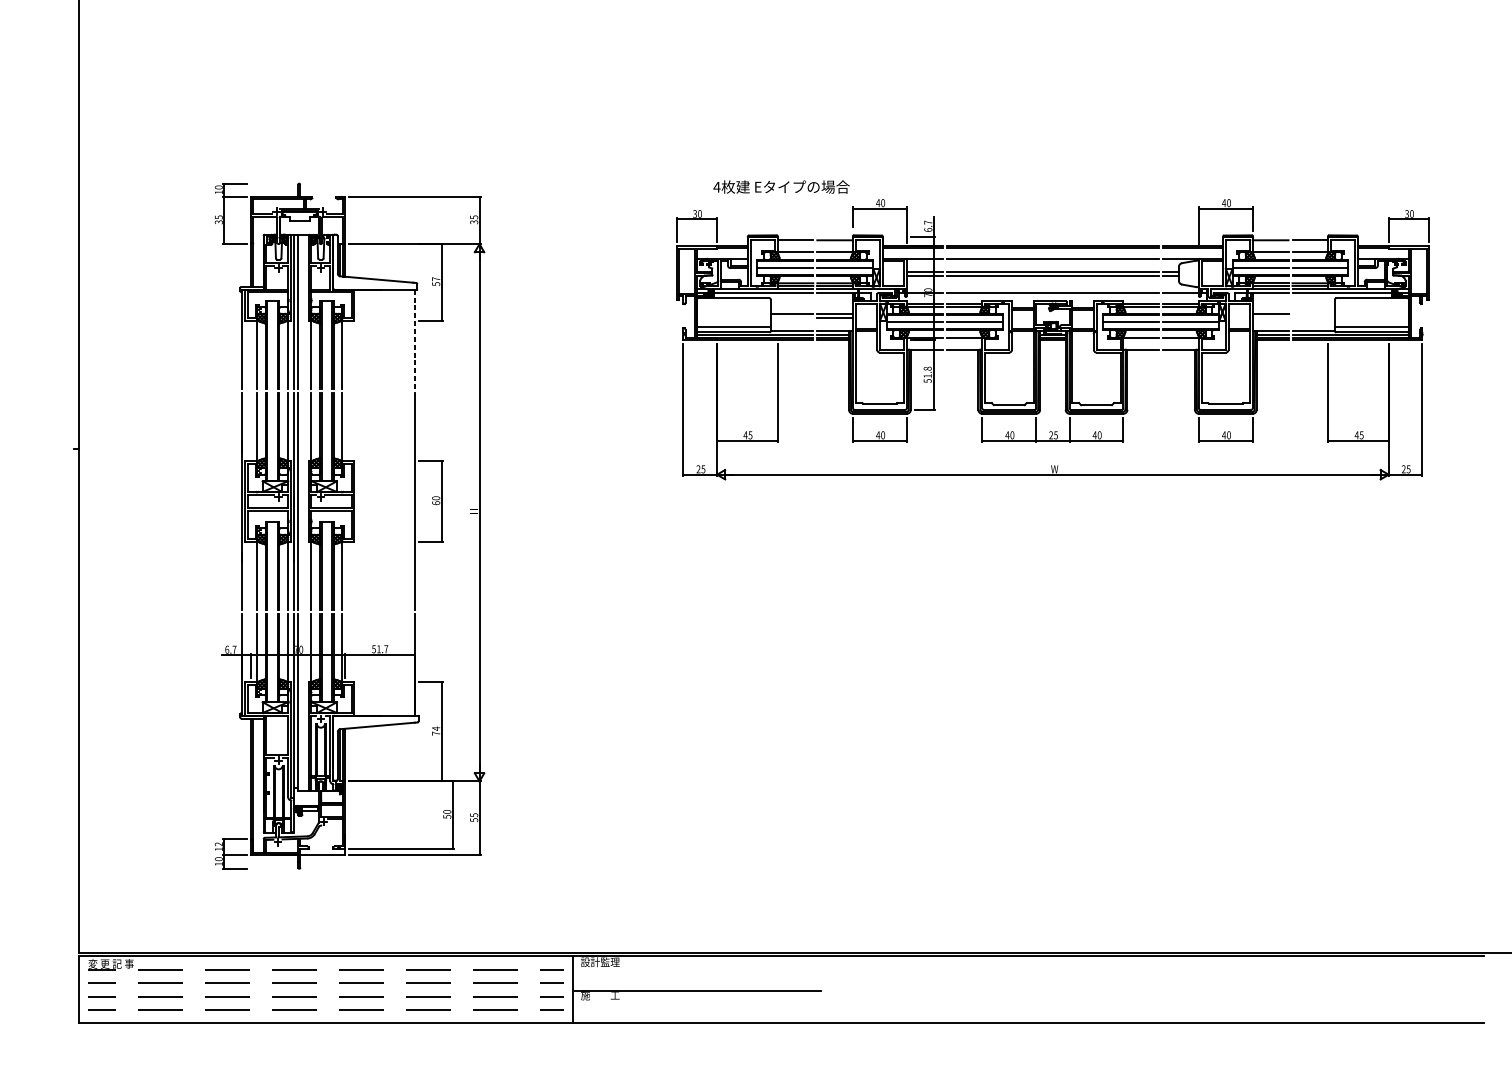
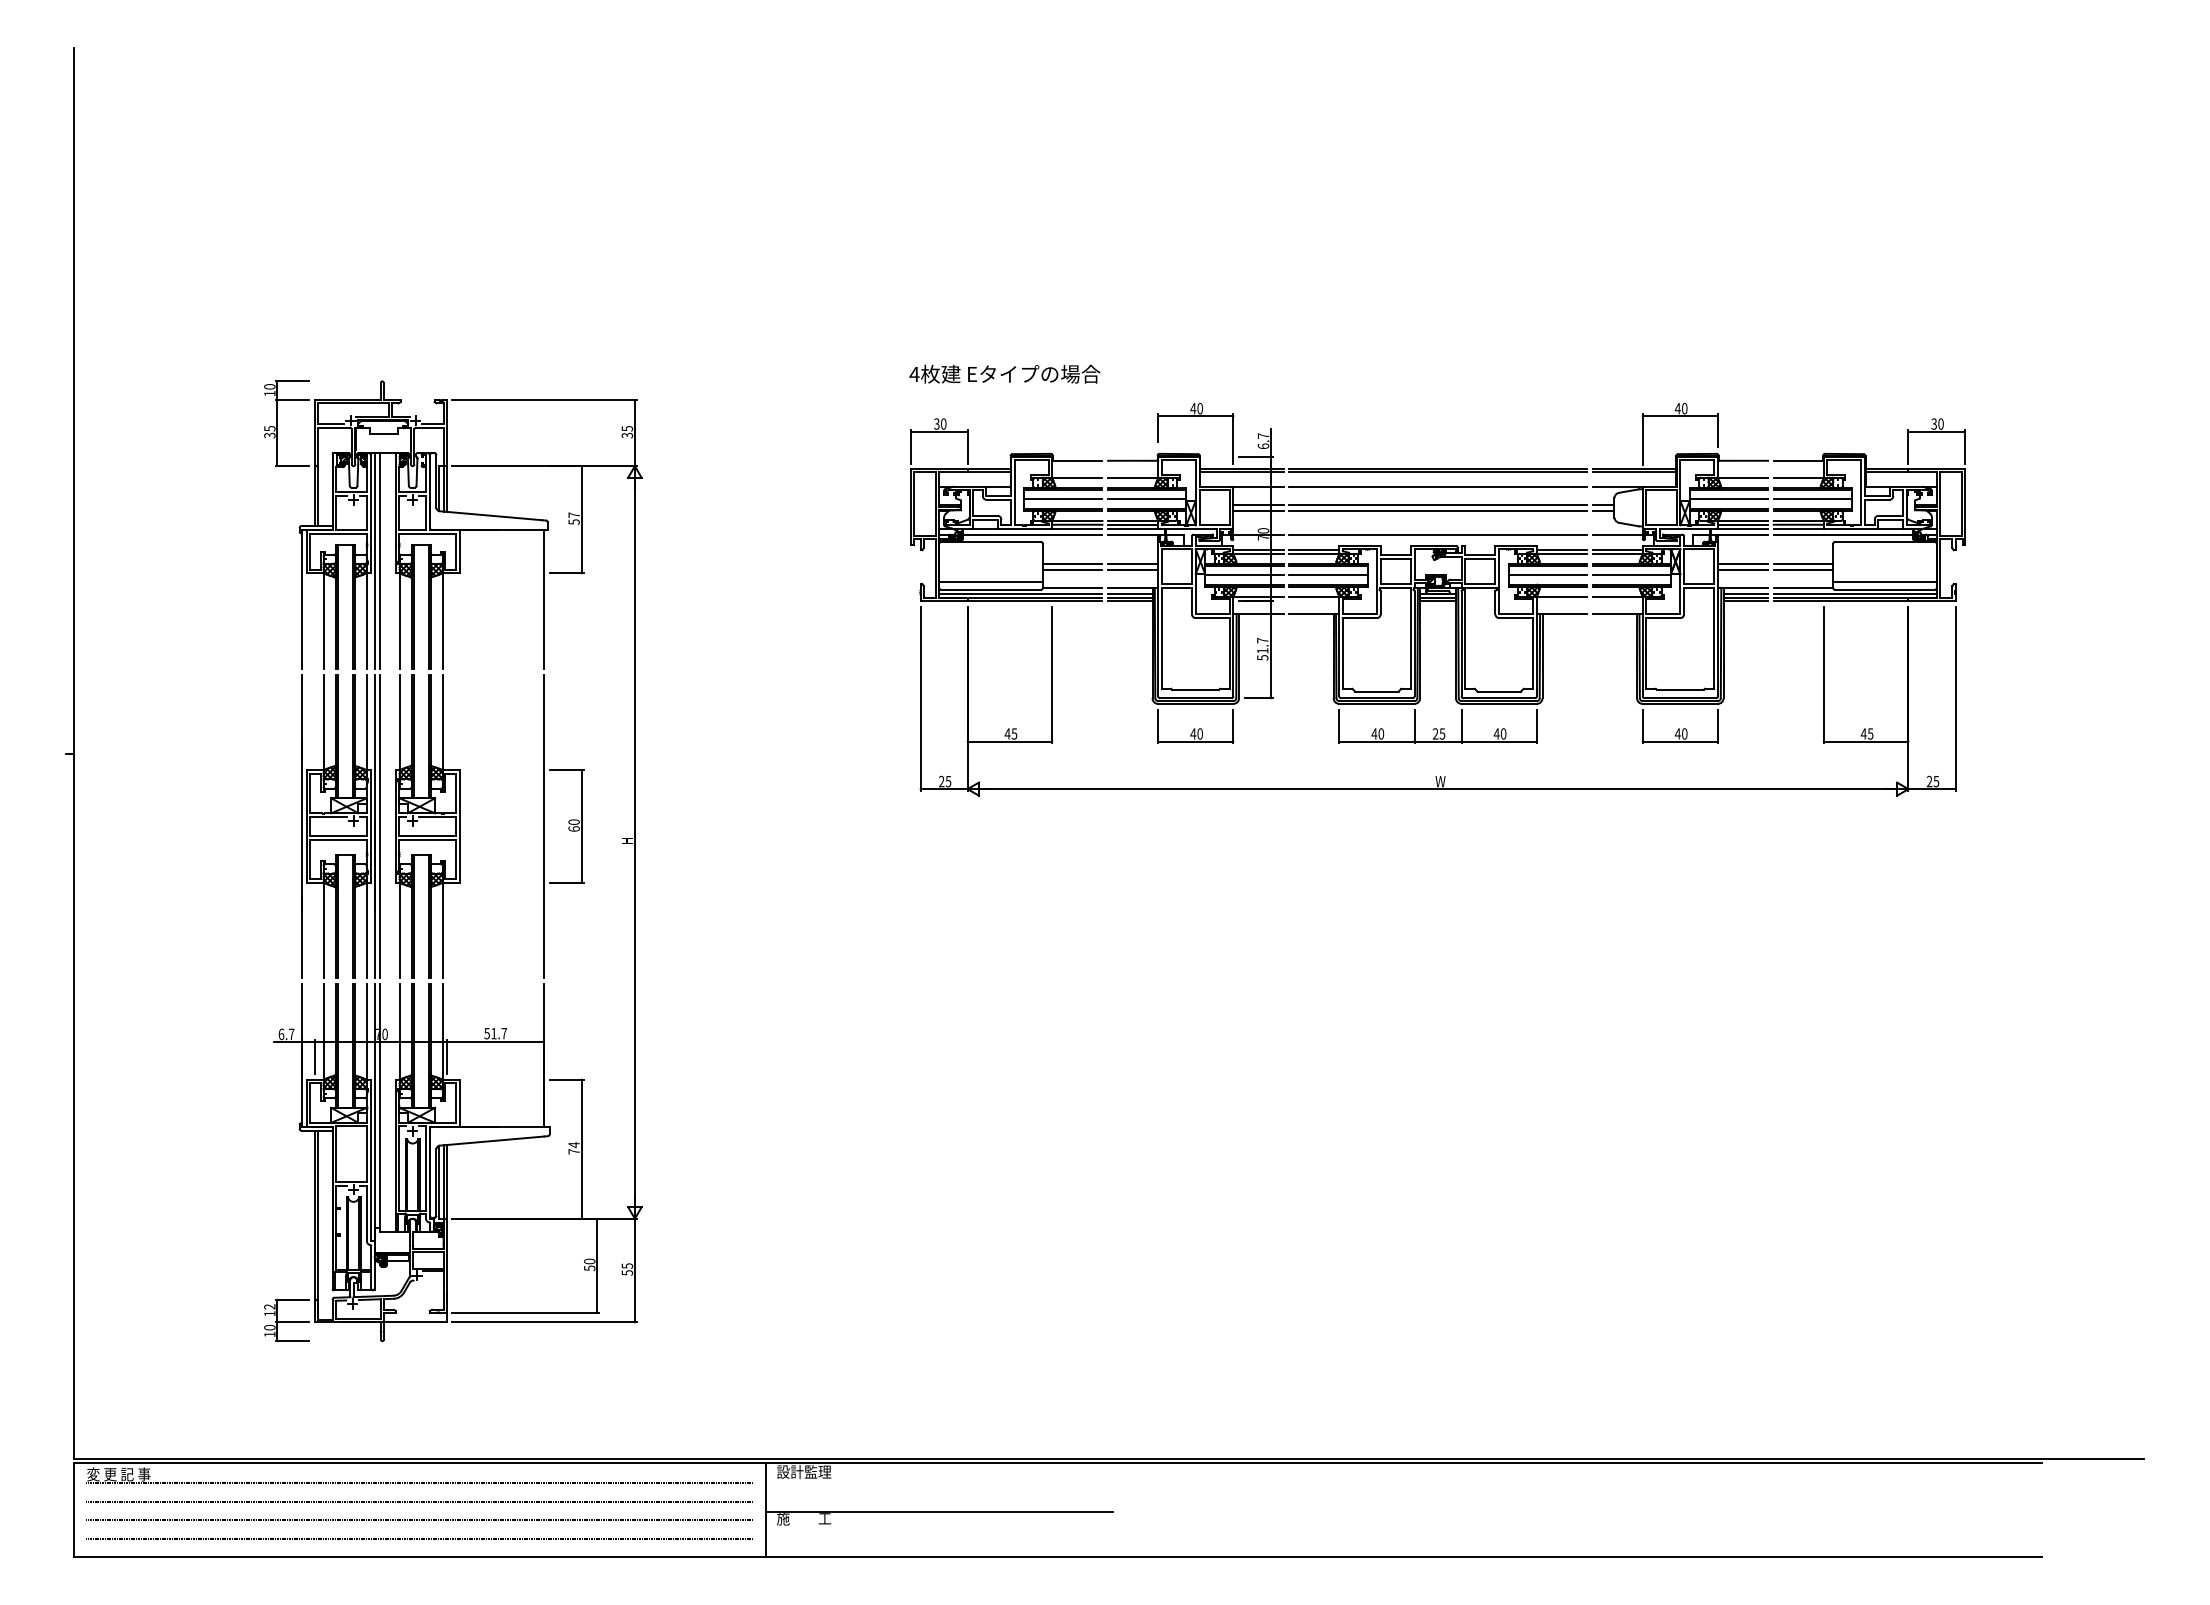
text: (781, 186) -> (1004, 373), moved
line: (1313, 313) -> (1803, 563), added
line: (791, 318) -> (1072, 570), added
line: (1270, 318) -> (1742, 570), added
line: (1313, 318) -> (1803, 570), added
line: (414, 340) -> (544, 600), dashed -> solid
text: (927, 368) -> (1262, 640), 51.8 -> 51.7

